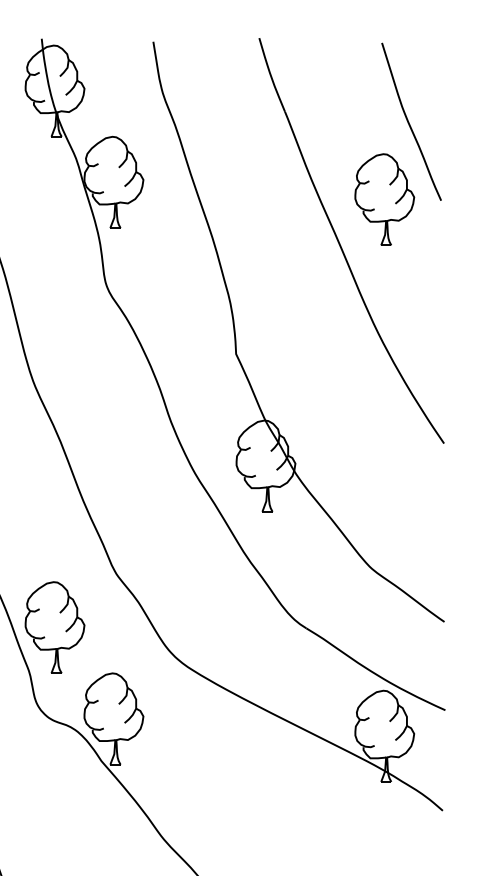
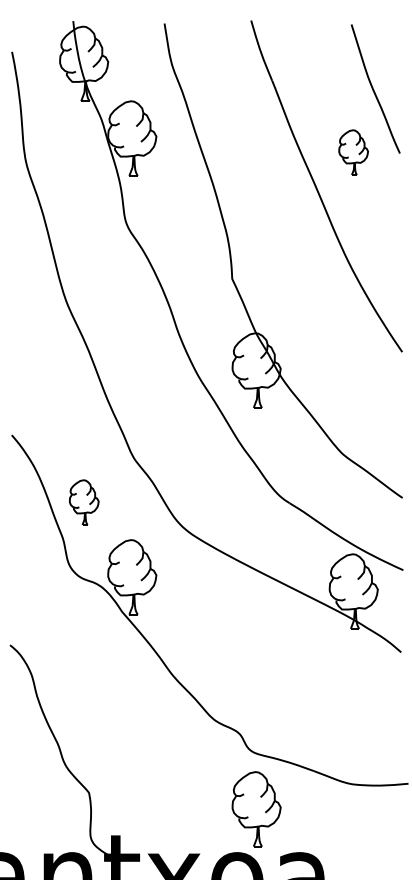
part: (384, 199) -> (353, 152), size x0.6
part: (55, 627) -> (84, 502), size x0.6

